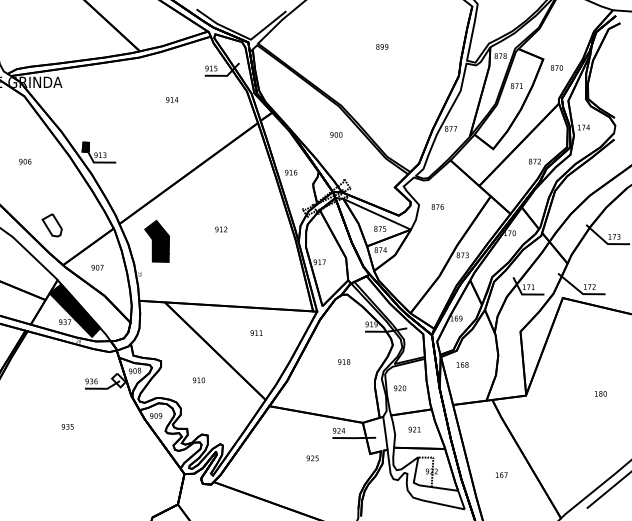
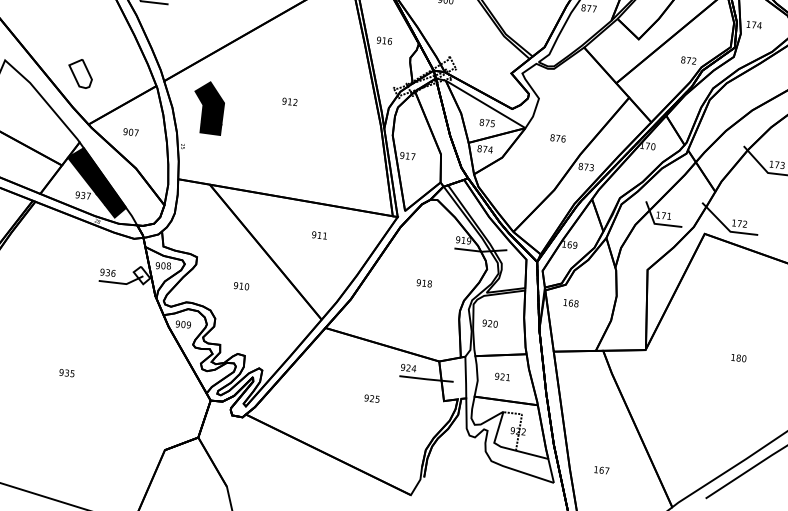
text: (437, 206) -> (557, 137), moved
text: (67, 426) -> (66, 372), moved
text: (501, 474) -> (601, 469), moved

